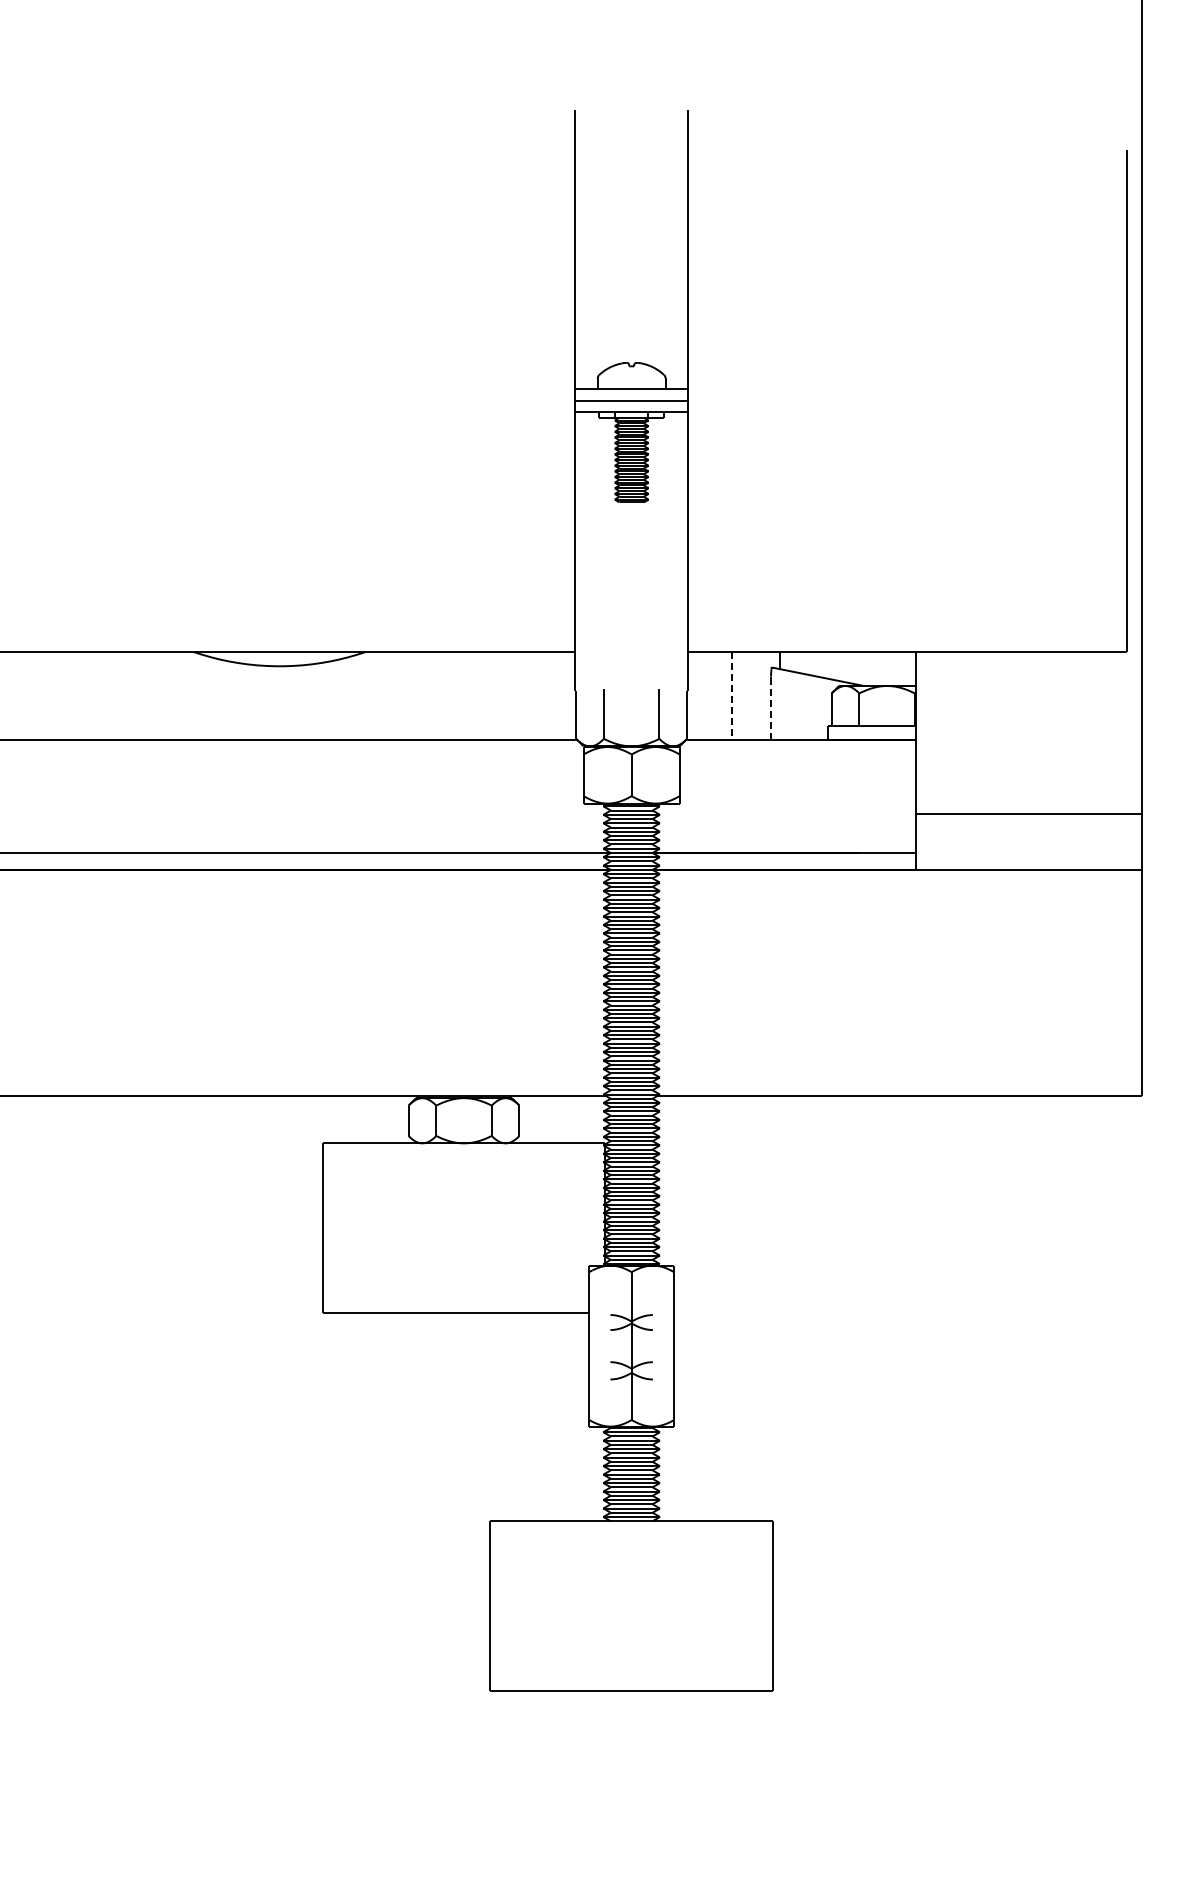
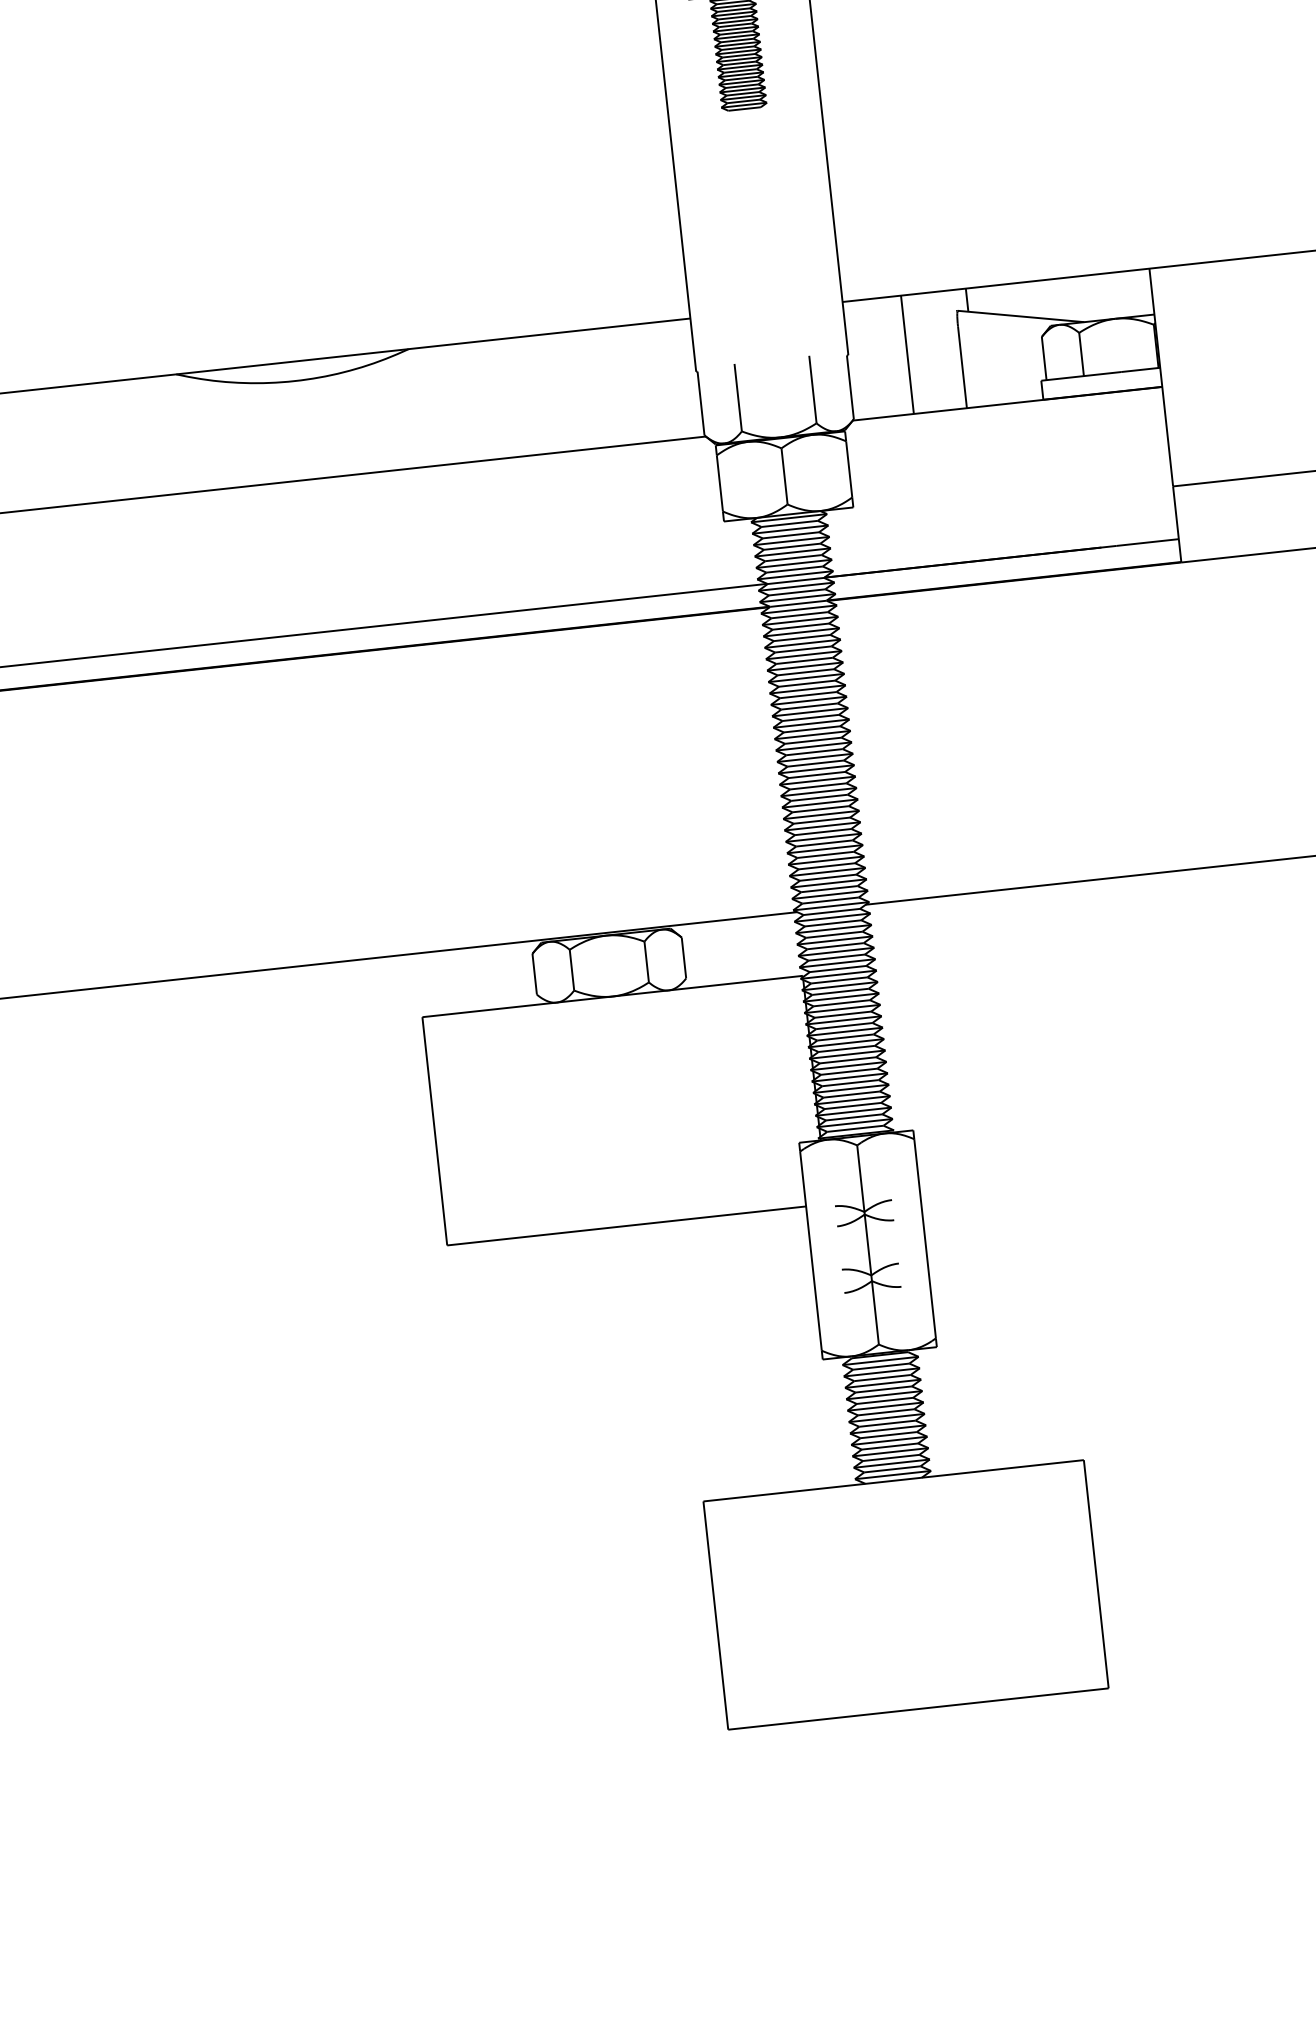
line: (731, 695) -> (907, 354), dashed -> solid
line: (770, 708) -> (961, 366), dashed -> solid

